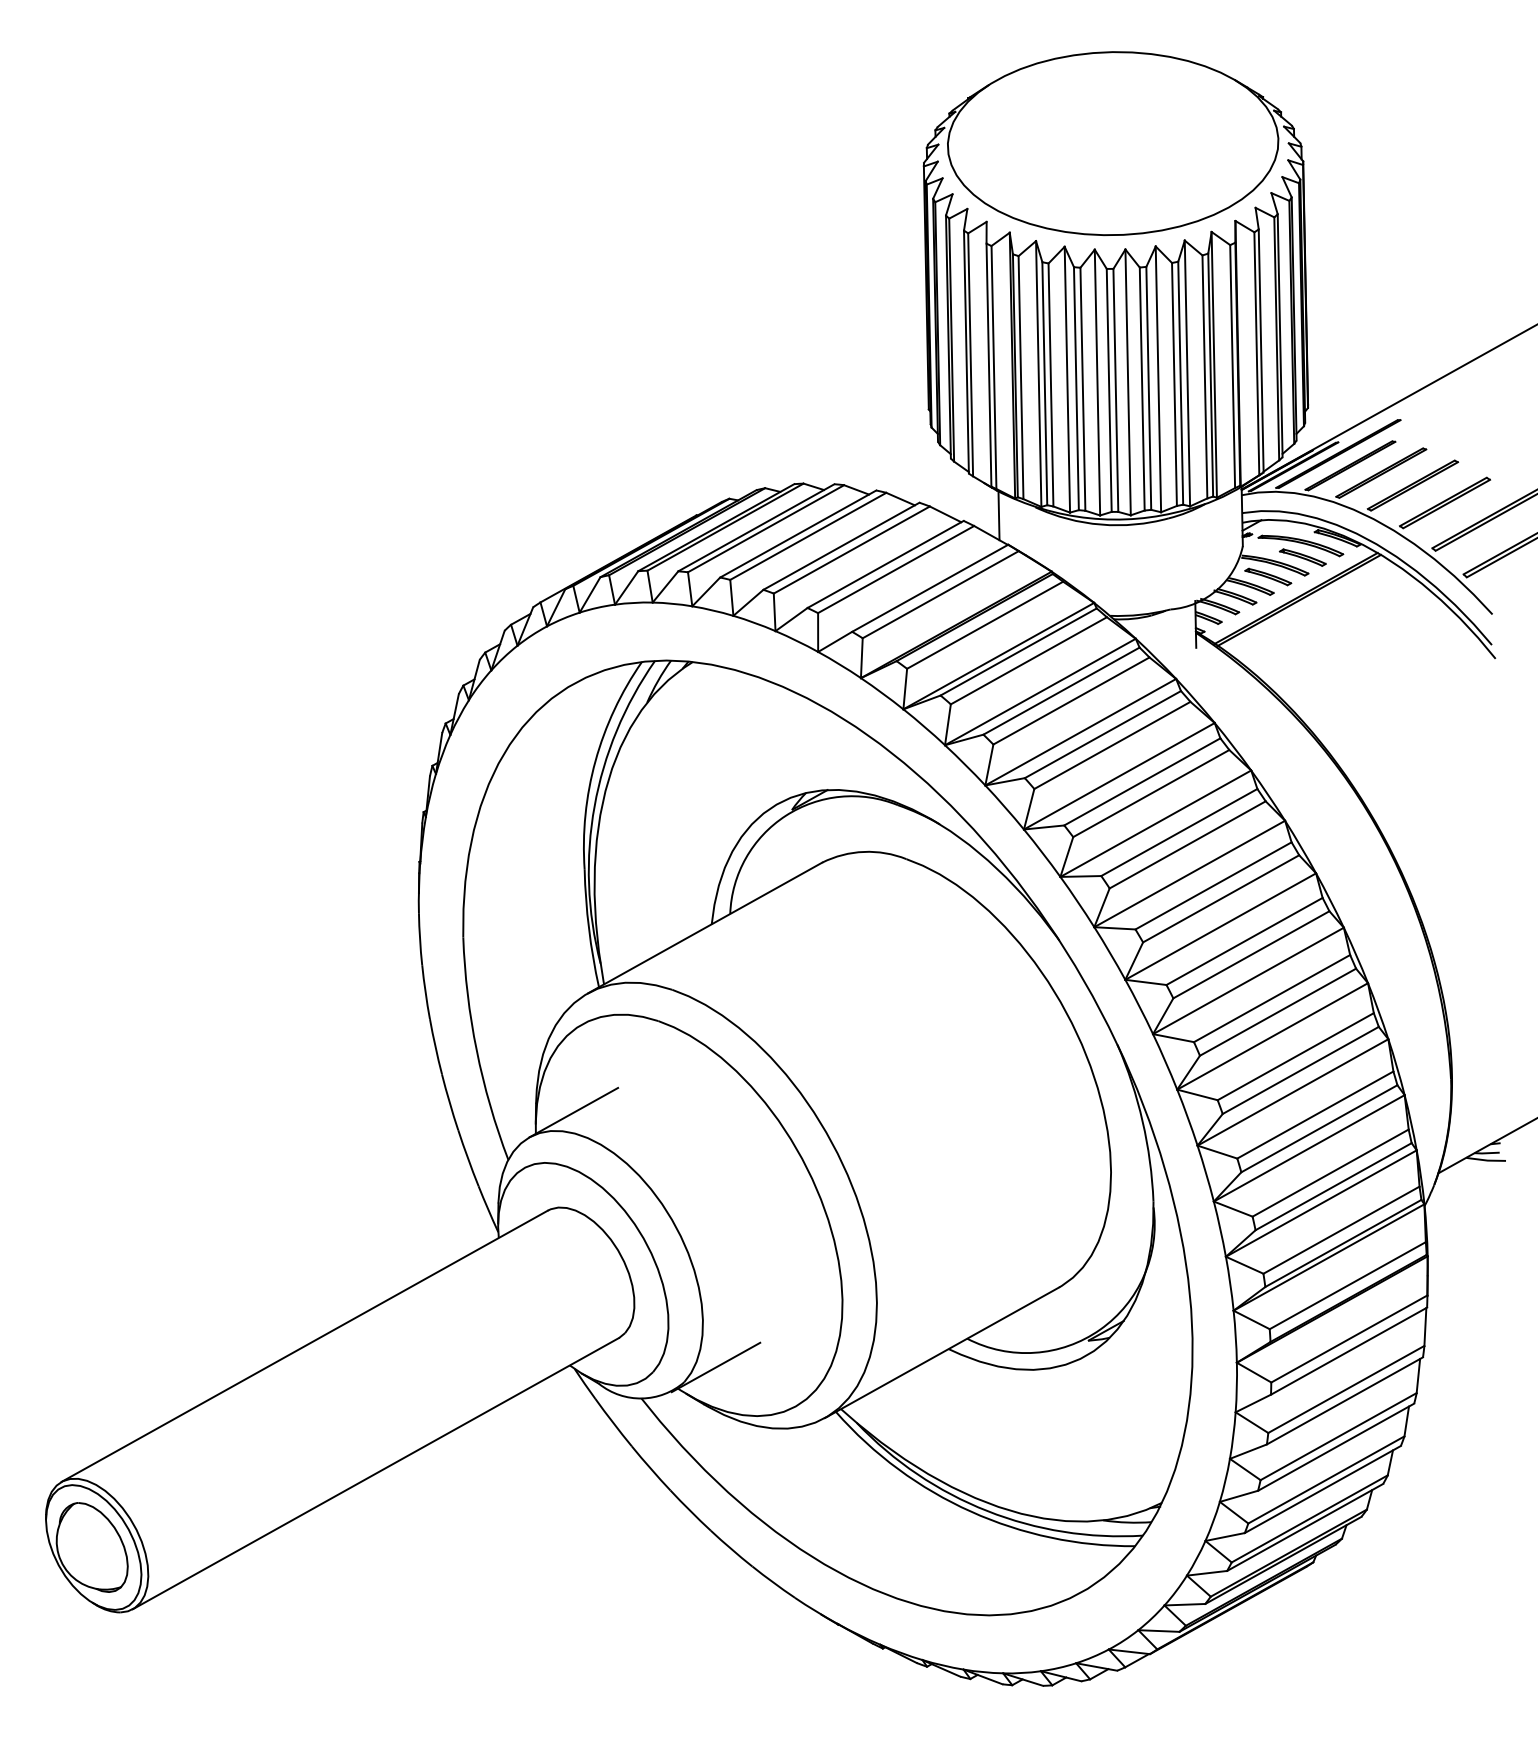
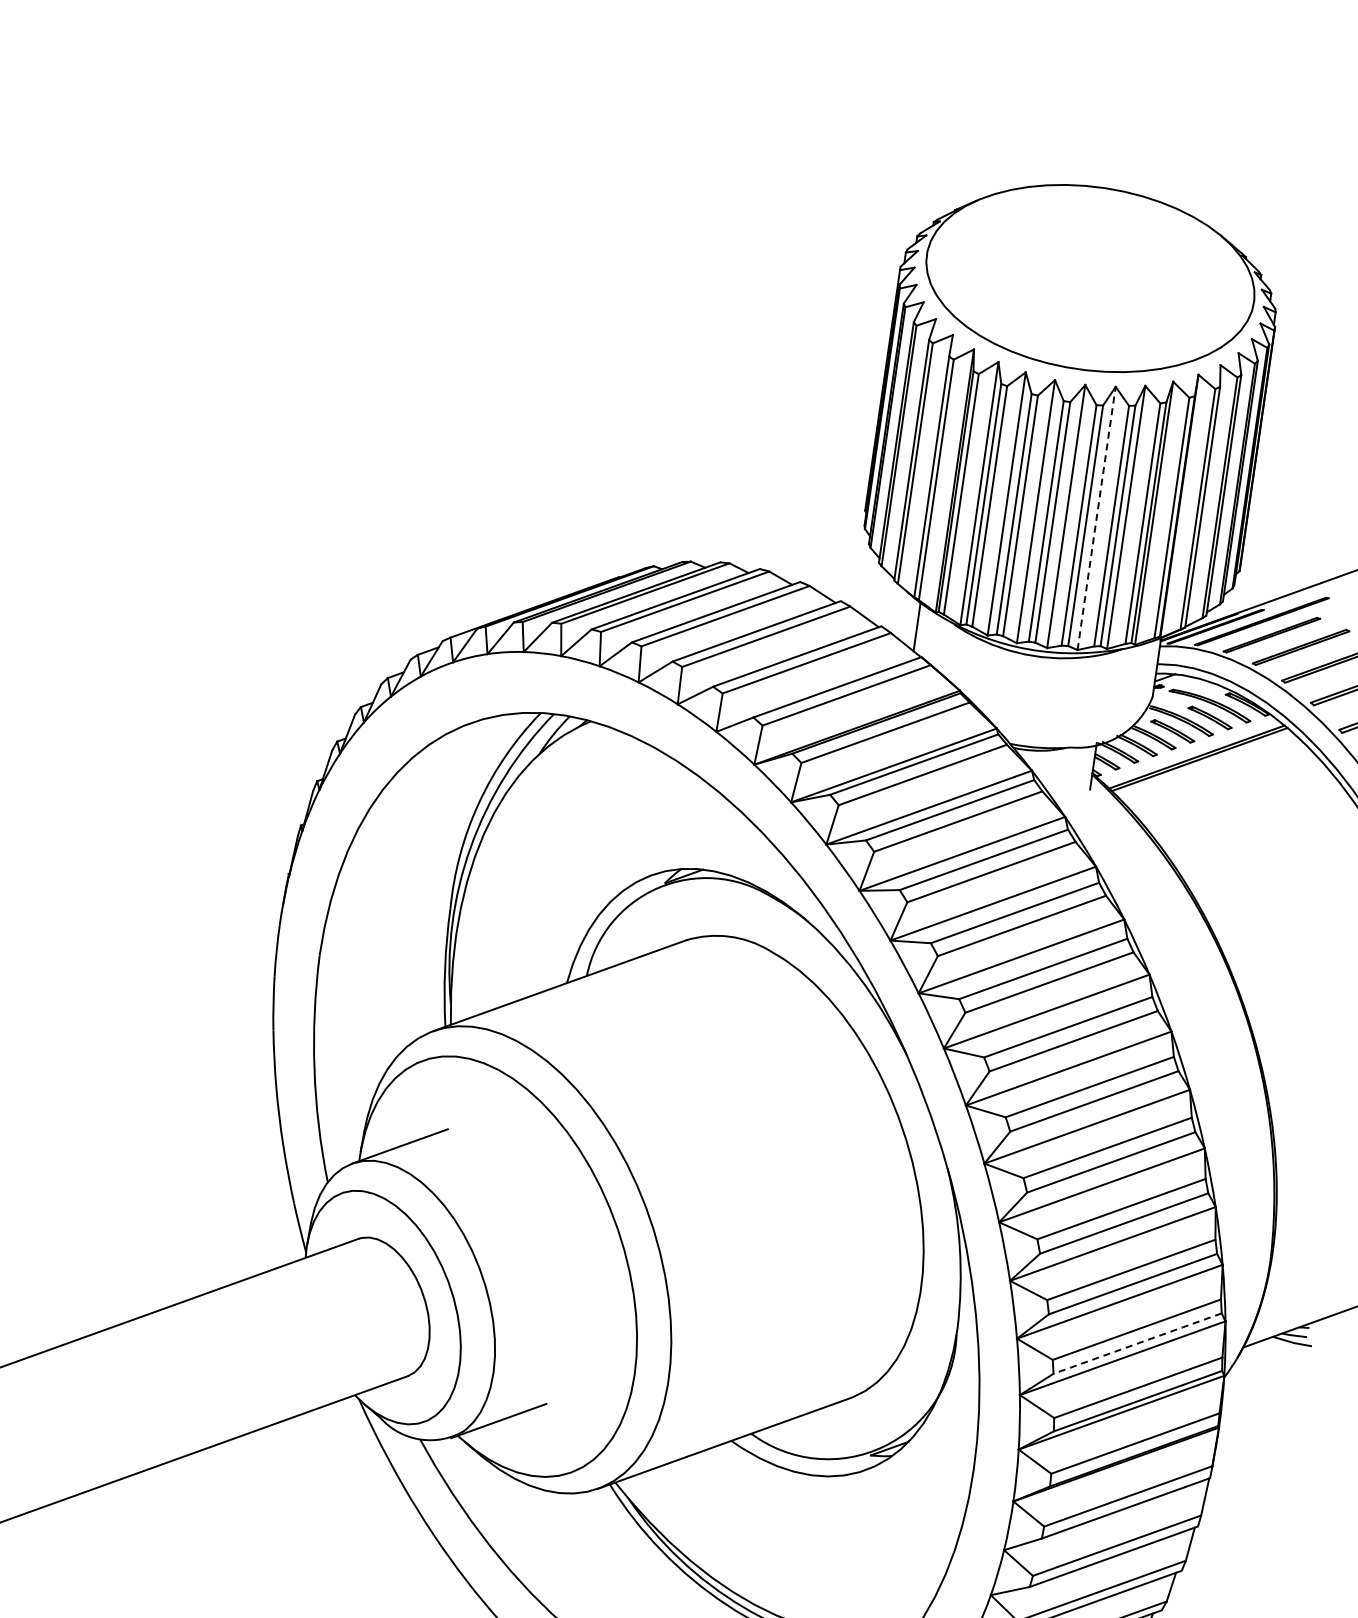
line: (1158, 379) -> (1096, 518), solid -> dashed
line: (1333, 1186) -> (1137, 1343), solid -> dashed

